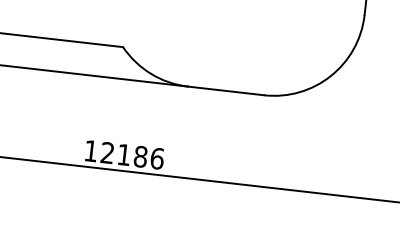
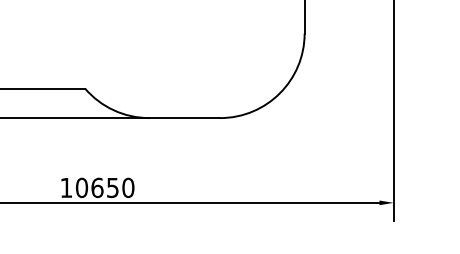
text: (132, 155) -> (105, 187), 12186 -> 10650

